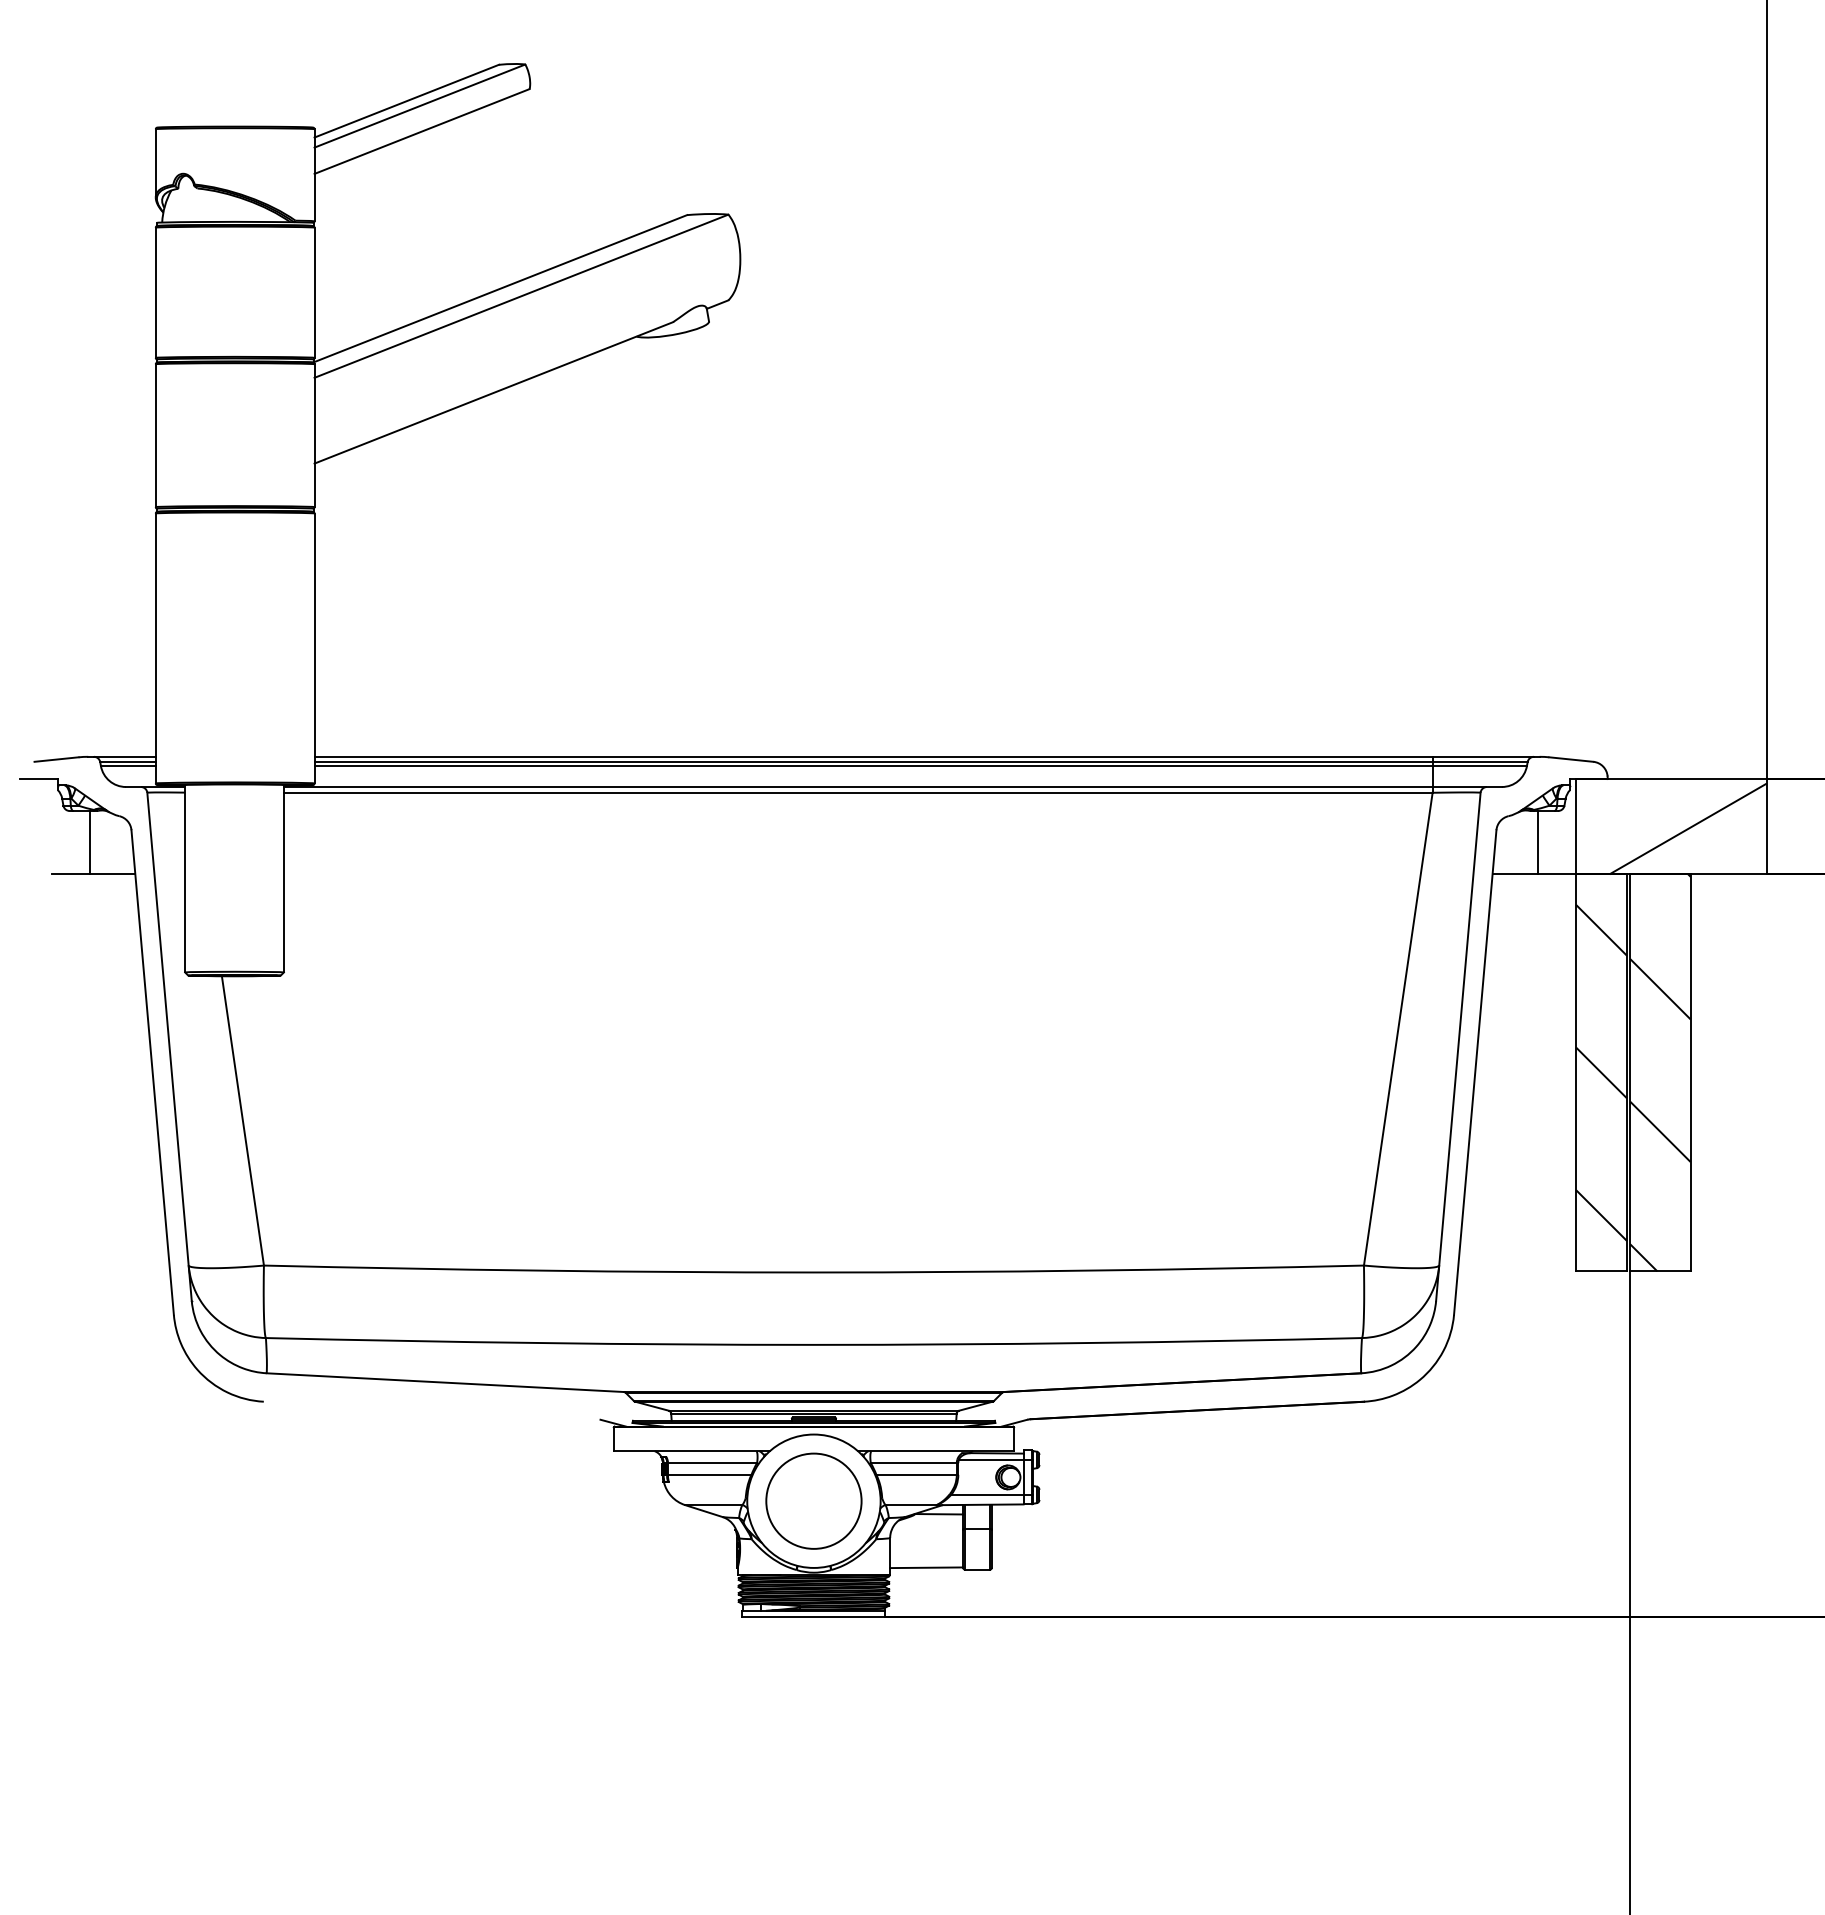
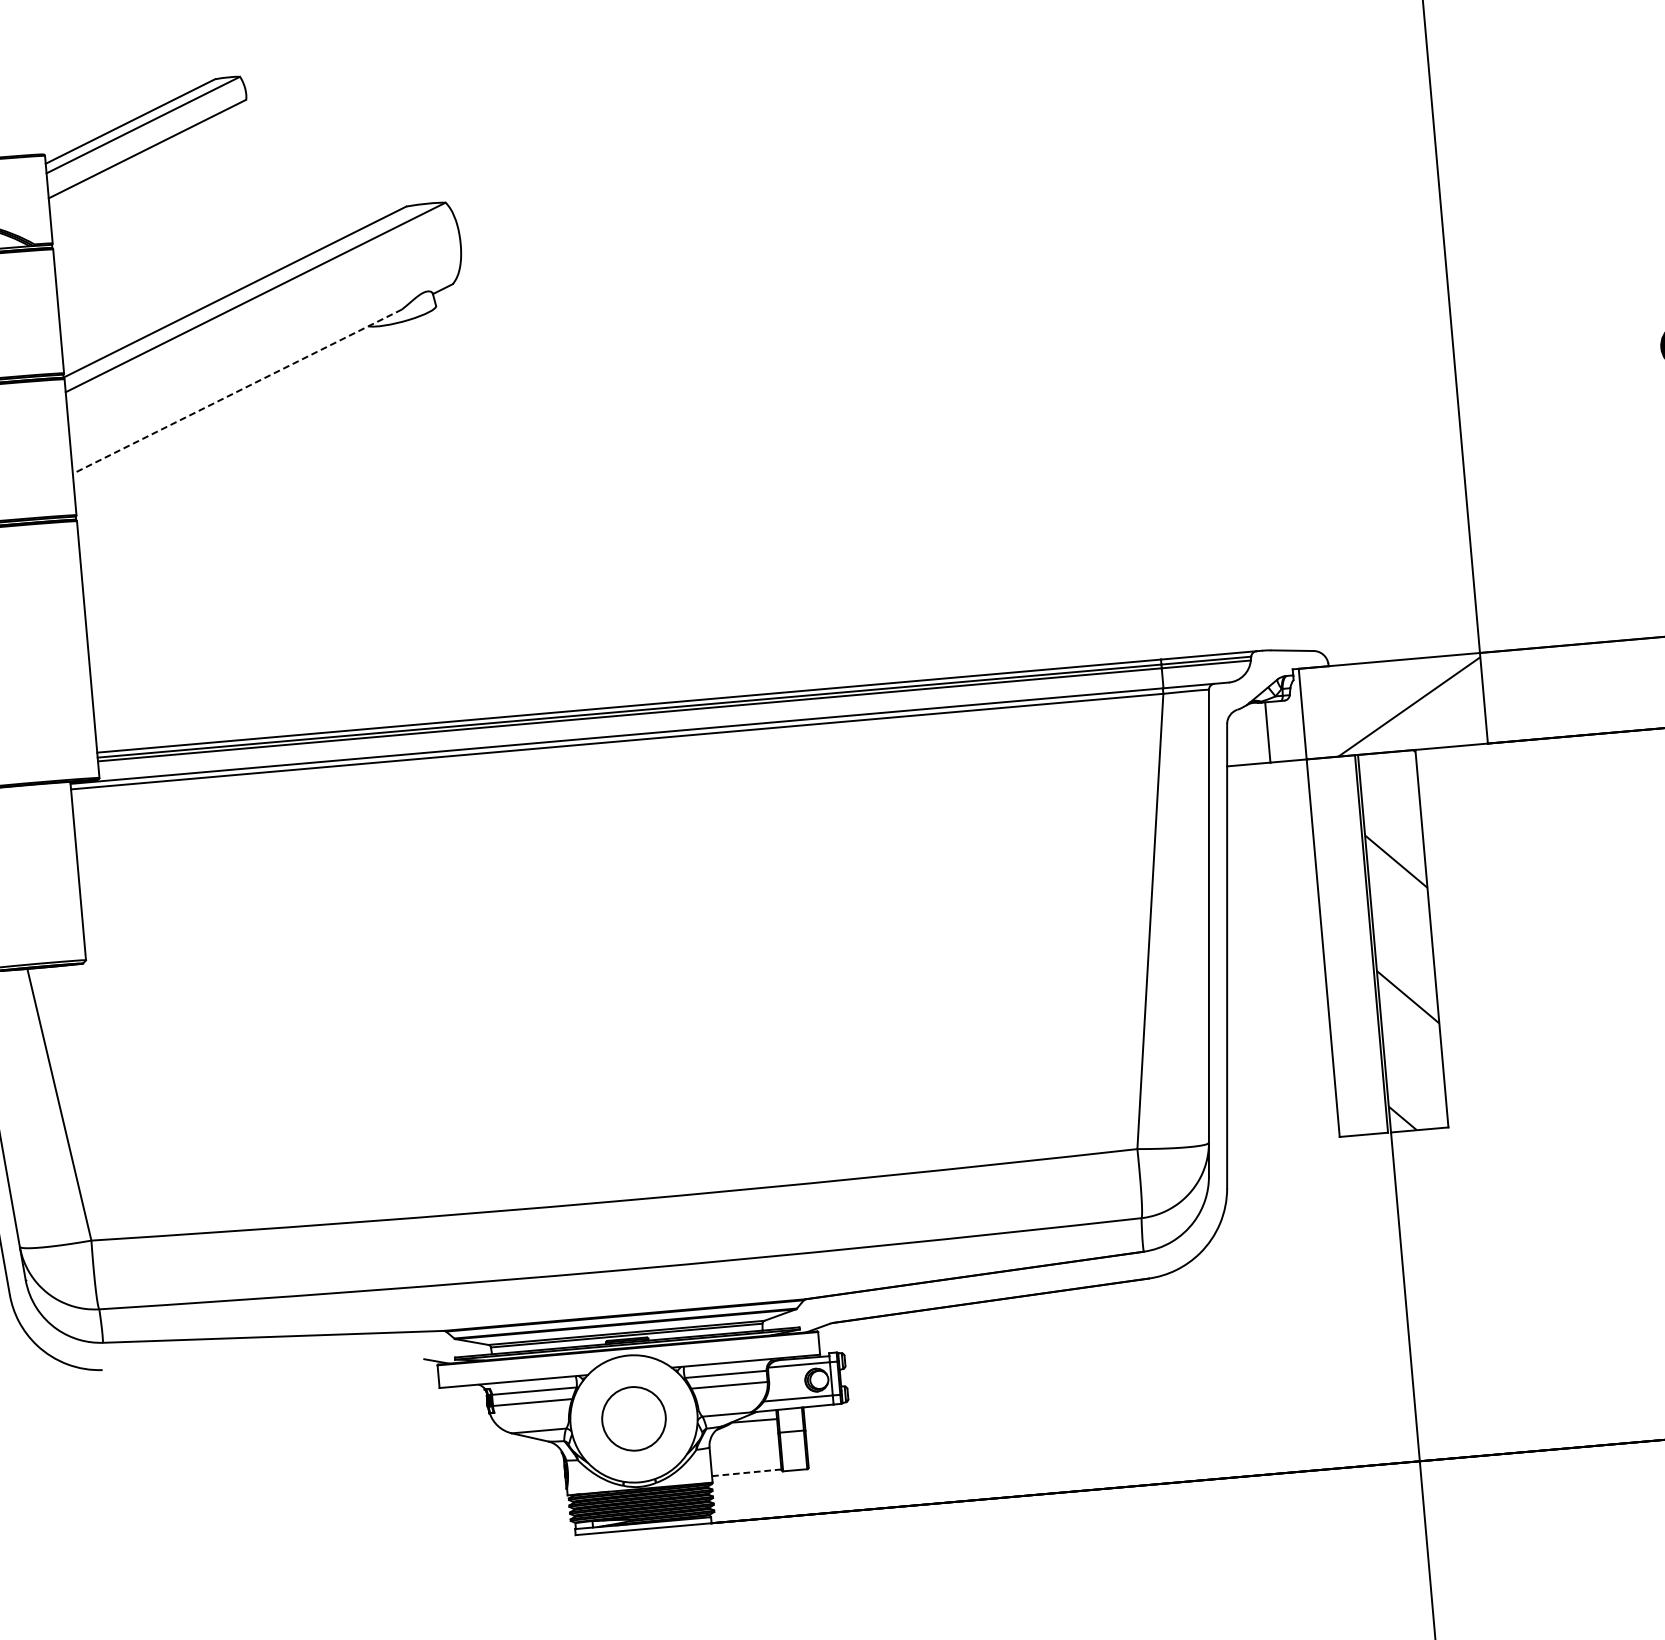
line: (493, 392) -> (237, 391), solid -> dashed
hatch: (1601, 1073) -> (1347, 946), removed
circle: (813, 1500) -> (633, 1418), size x0.7
line: (926, 1567) -> (746, 1472), solid -> dashed

